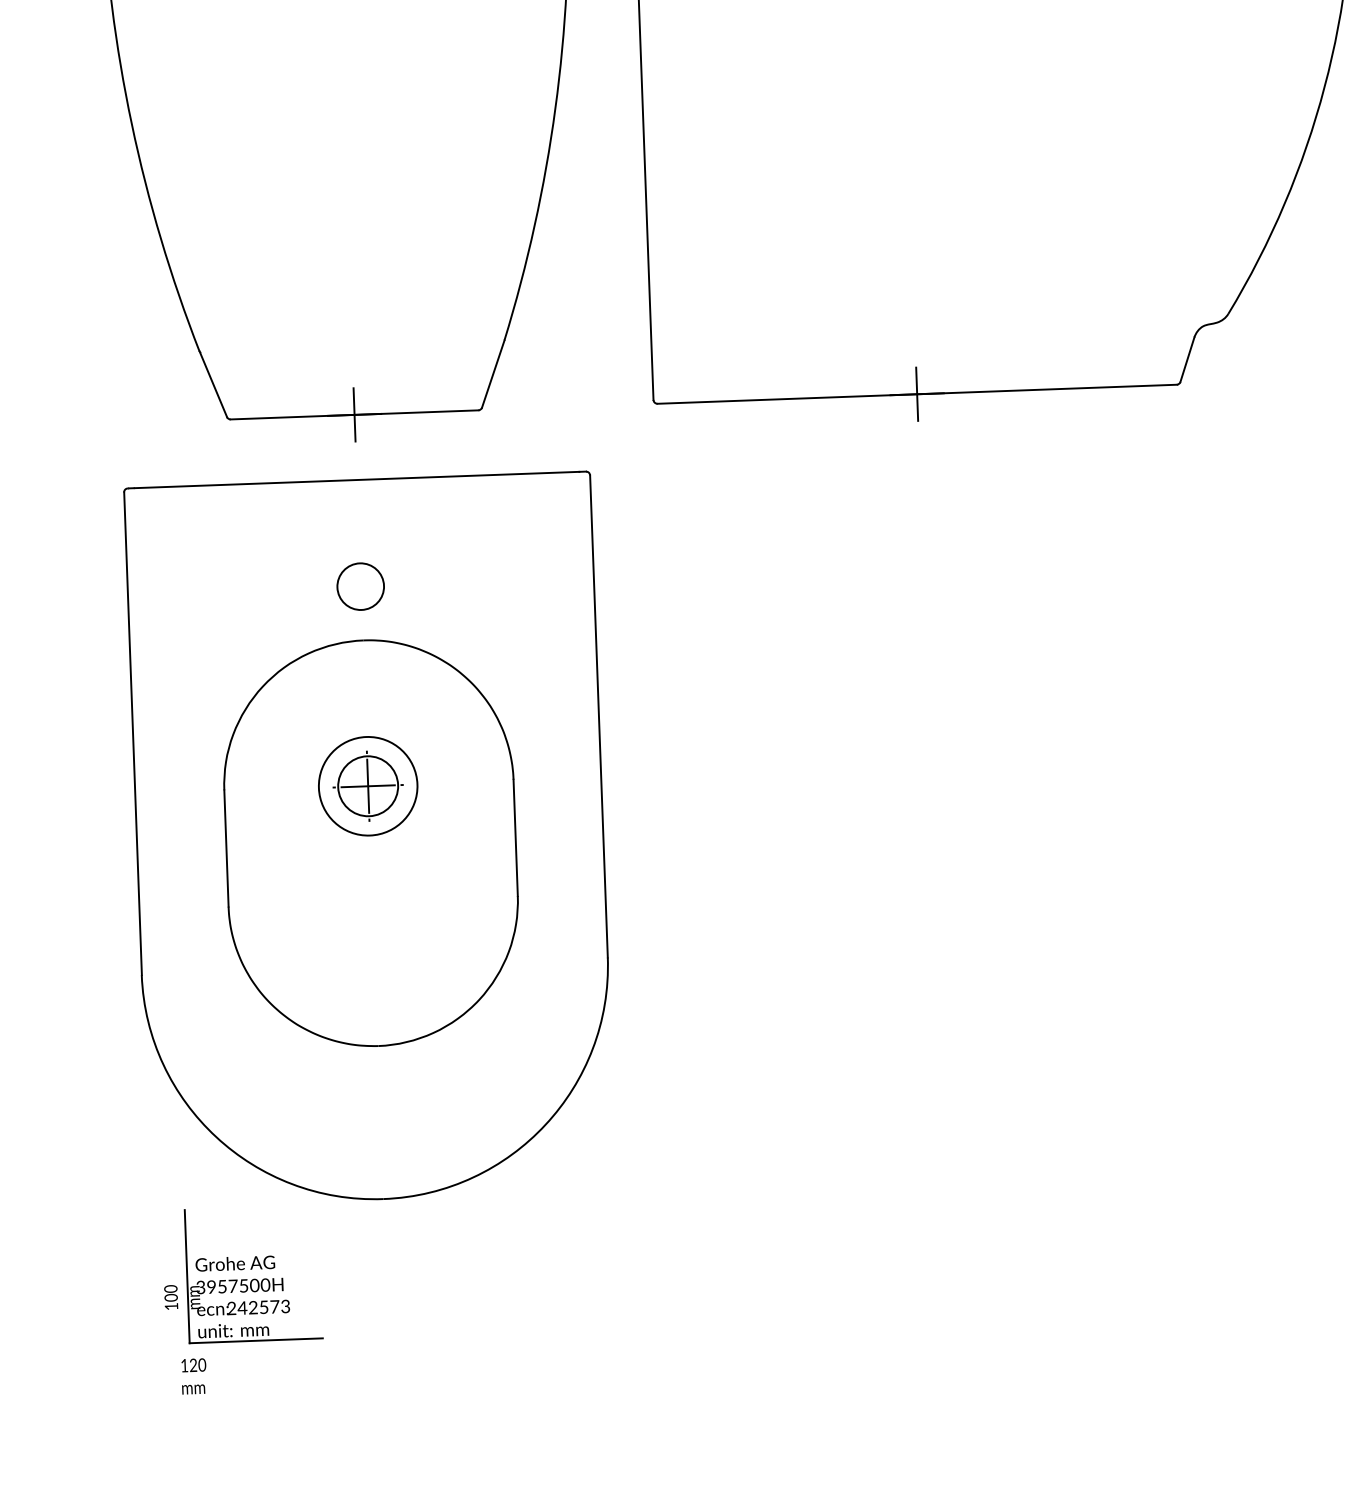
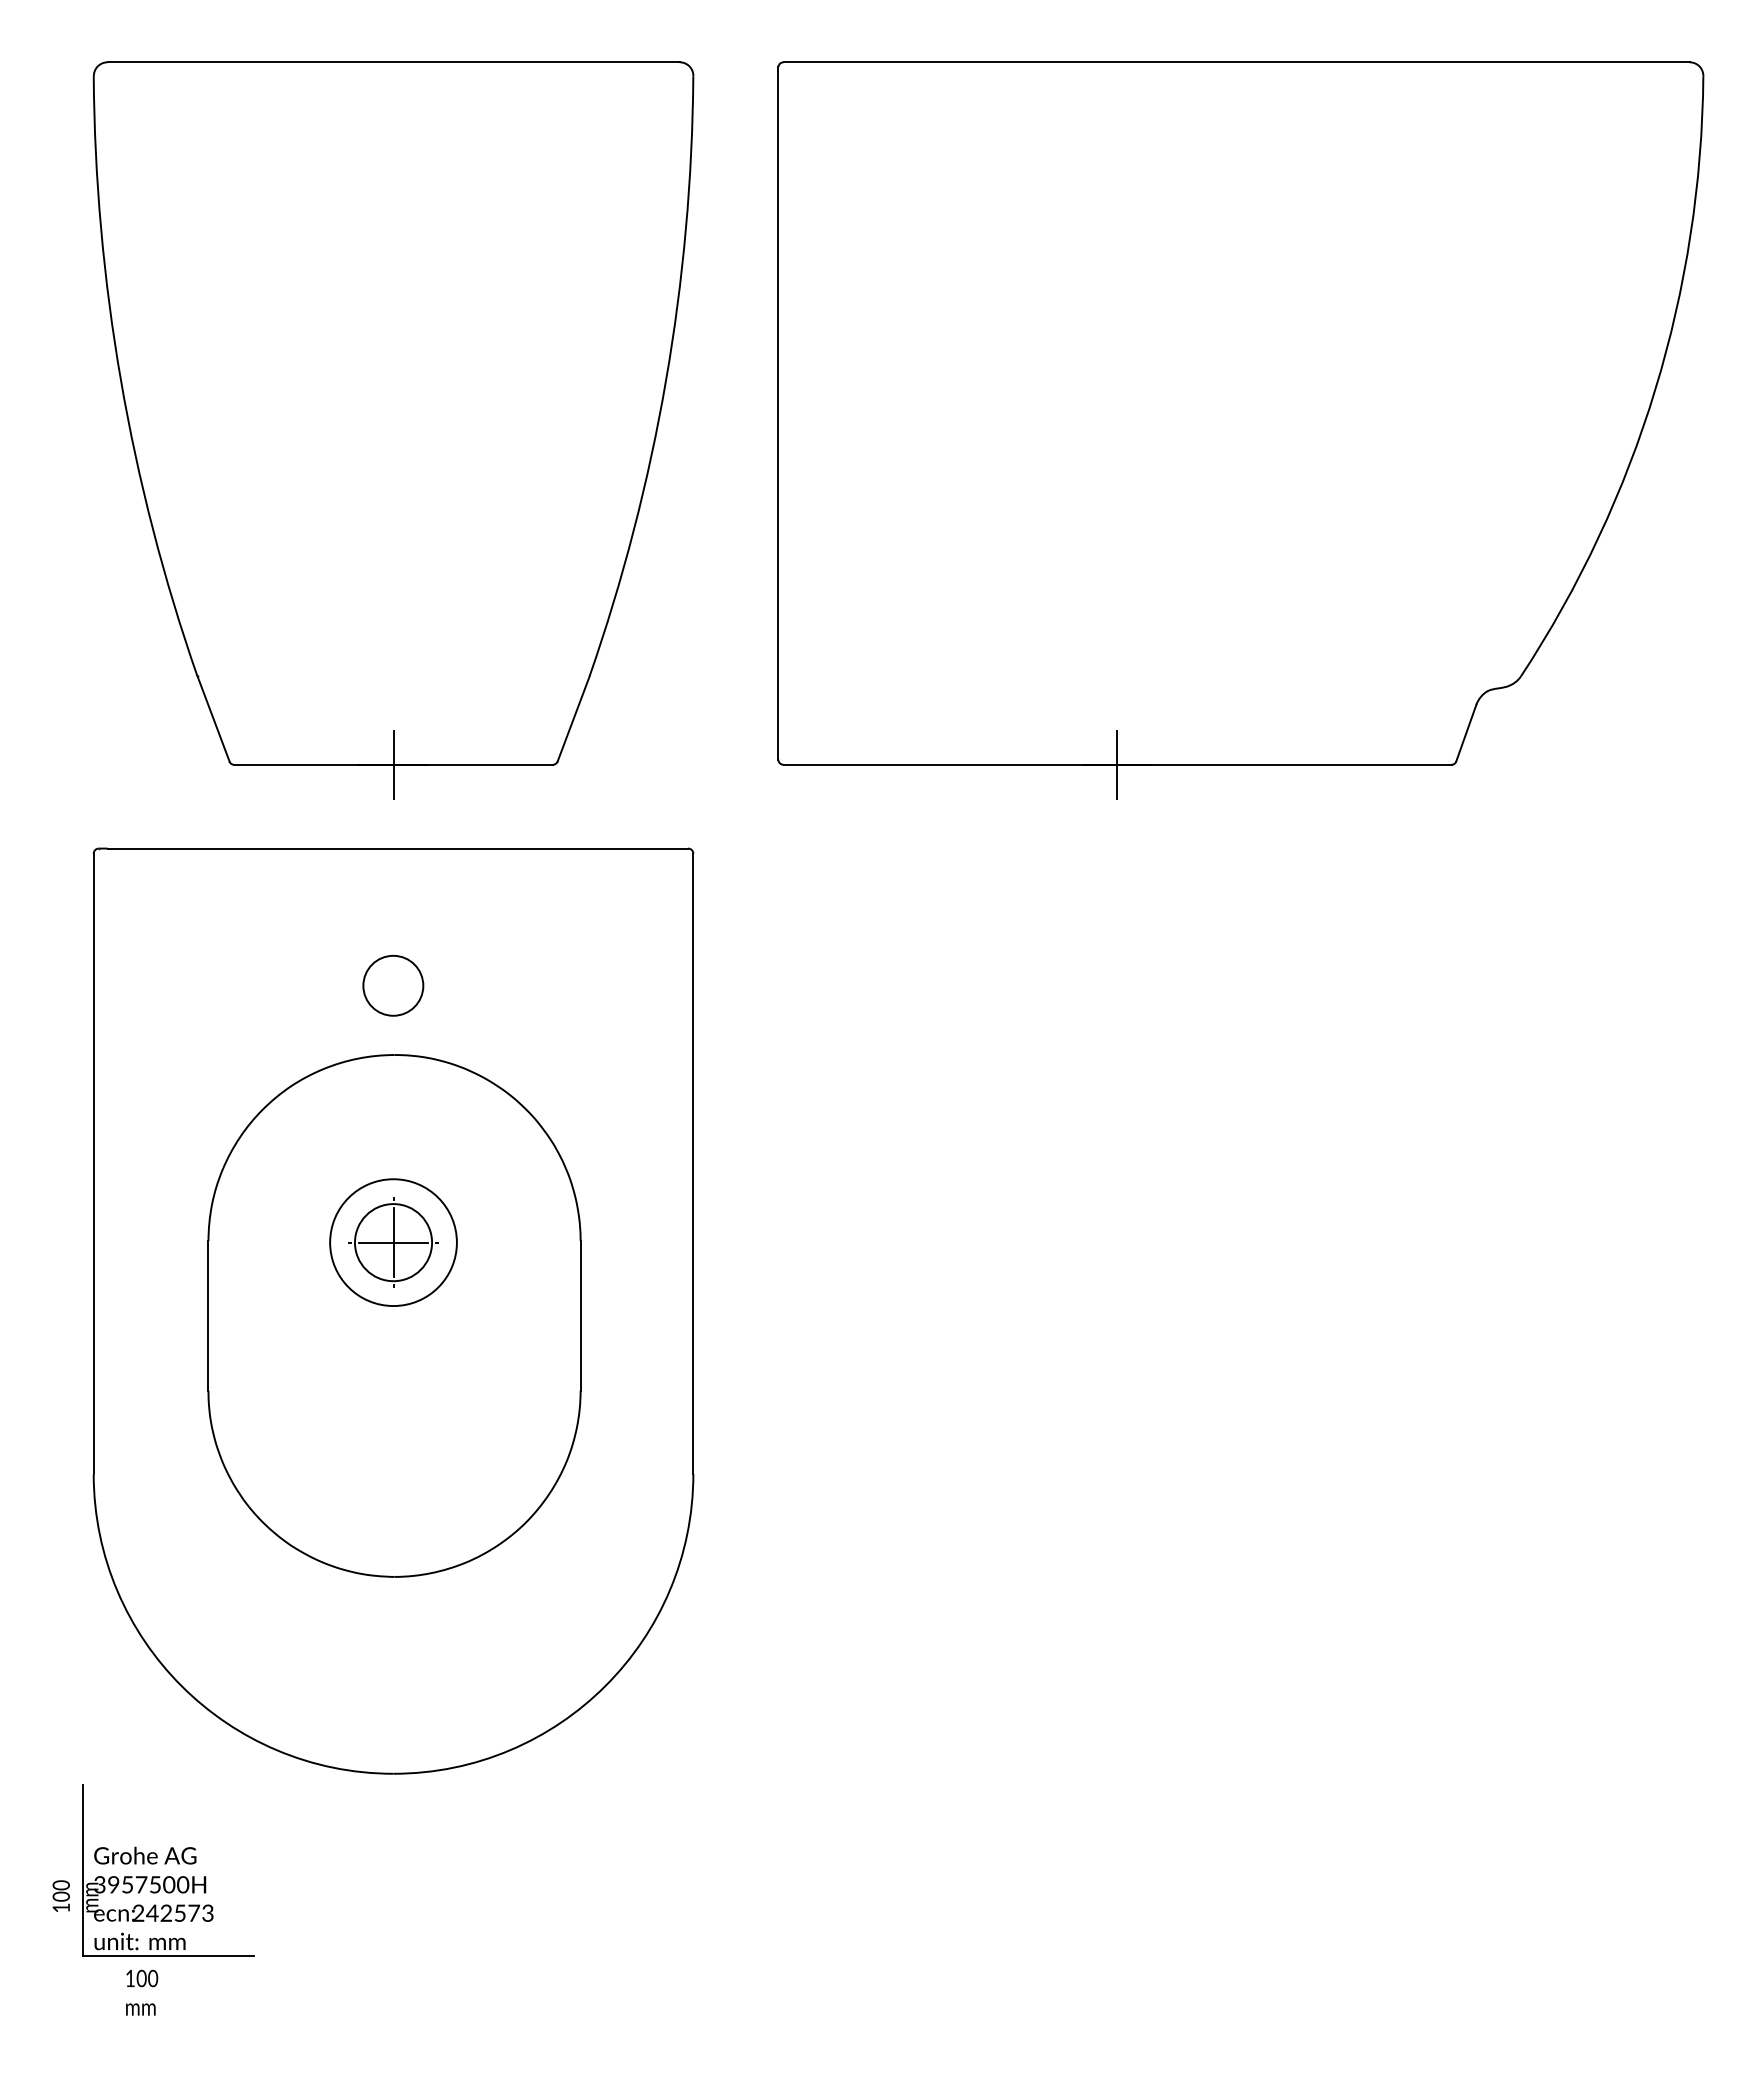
part: (242, 1274) -> (153, 1870), moved
text: (193, 1365) -> (141, 1978), 120 -> 100

